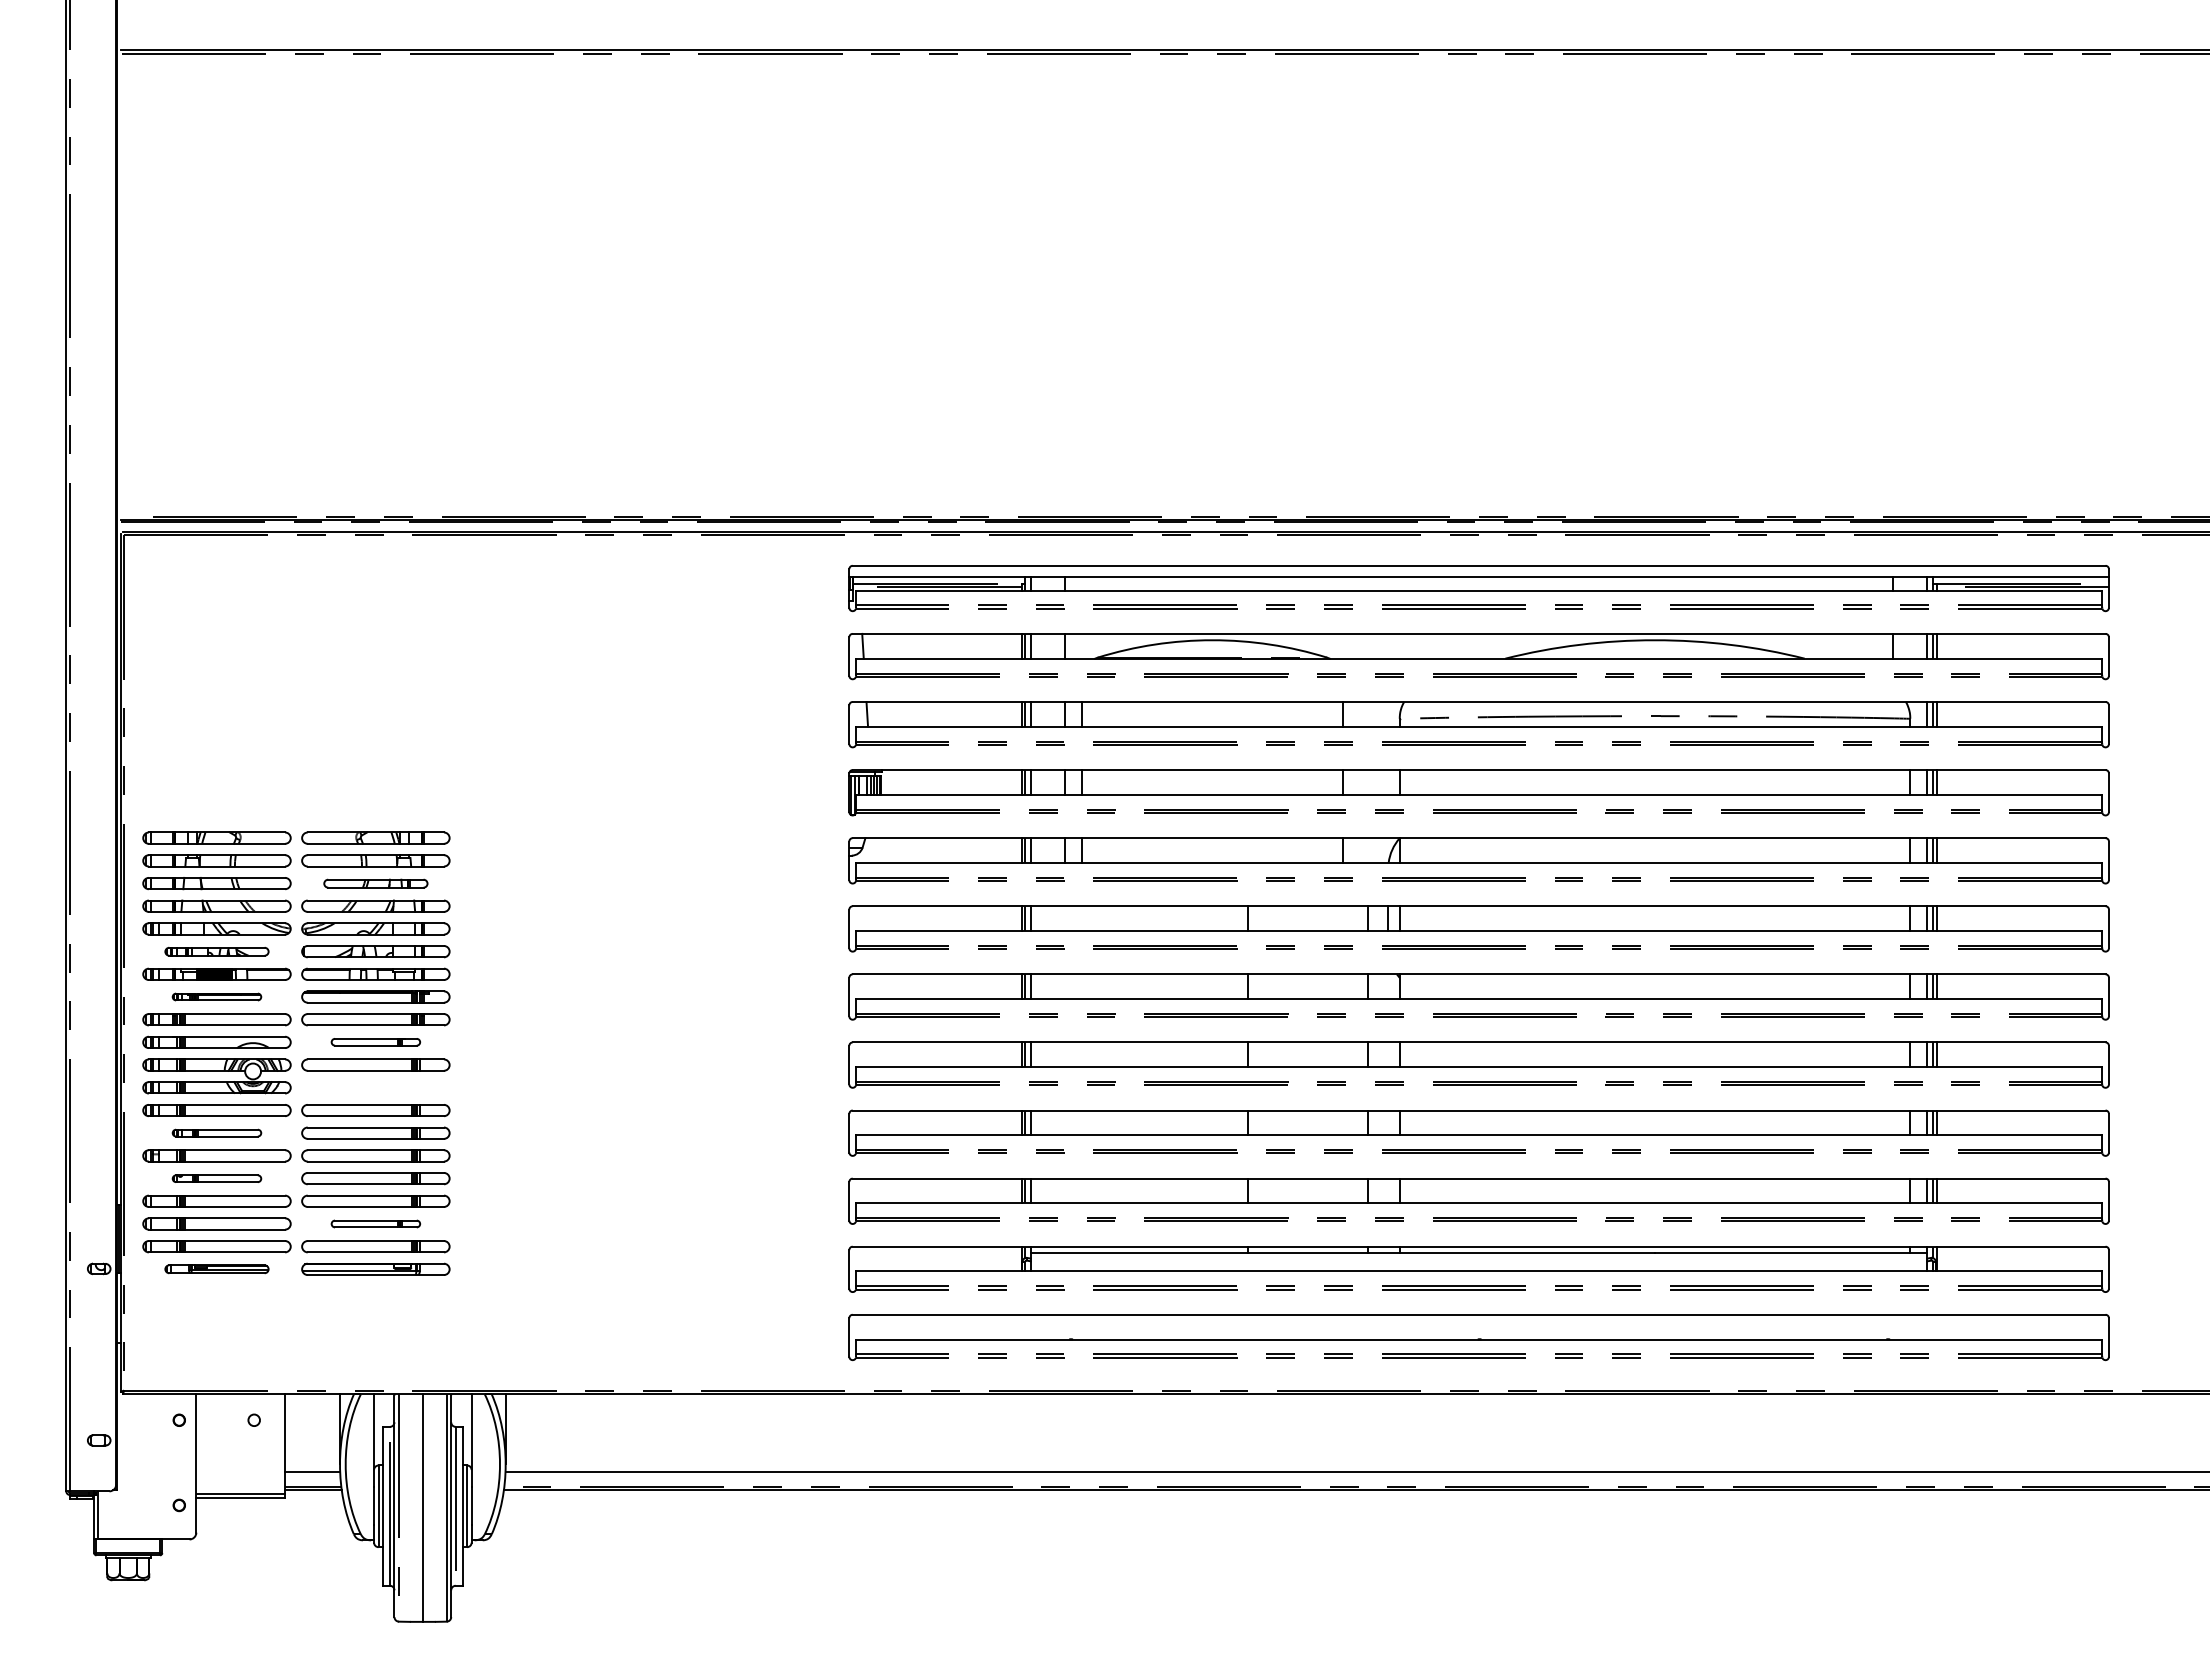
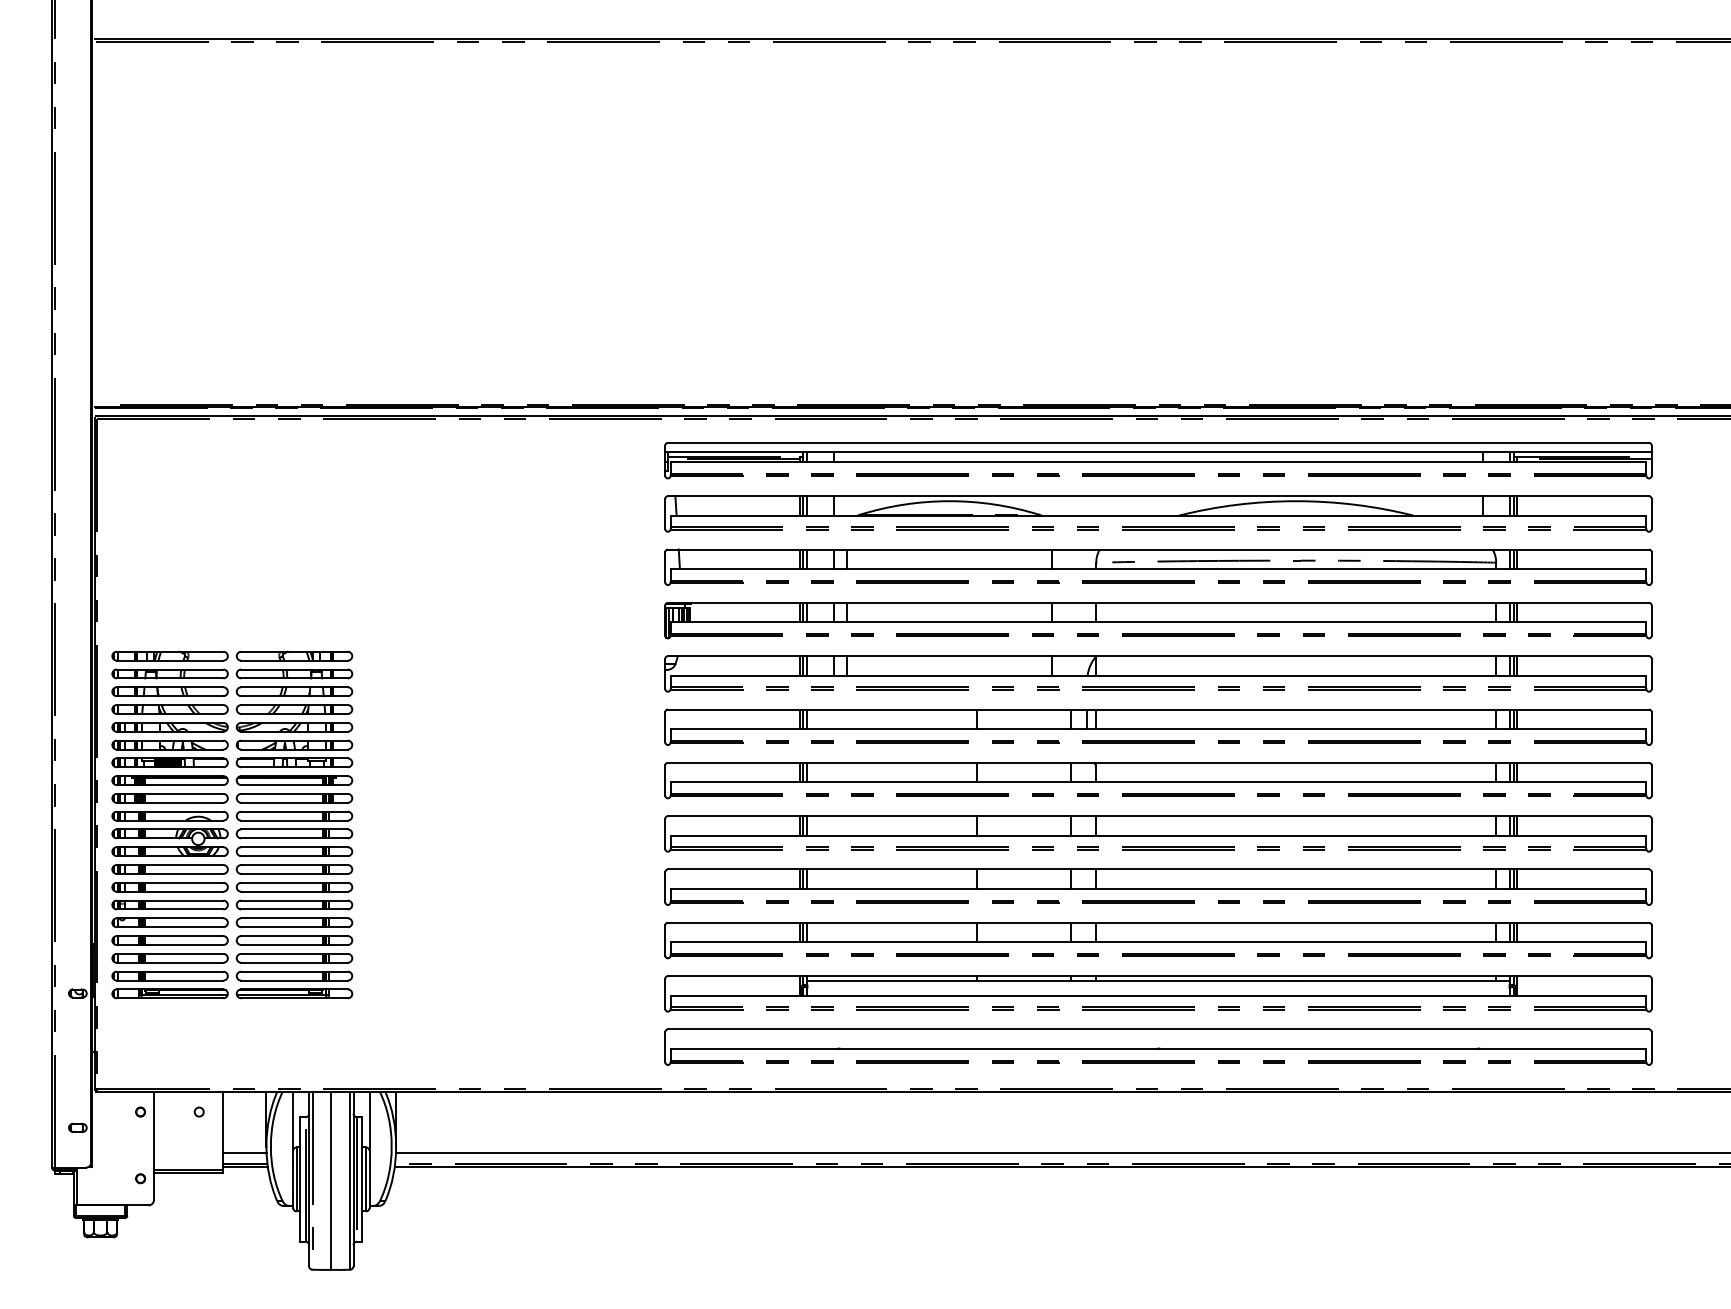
part: (375, 883) -> (294, 691), size x1.43
part: (216, 951) -> (169, 744), size x1.43
part: (216, 996) -> (169, 780), size x1.67
part: (375, 1041) -> (294, 815), size x1.67
part: (375, 1087) -> (294, 851), added
part: (216, 1132) -> (169, 886), size x1.67
part: (216, 1178) -> (169, 922), size x1.67
part: (375, 1223) -> (294, 957), size x1.67
part: (216, 1268) -> (169, 993), size x1.43

